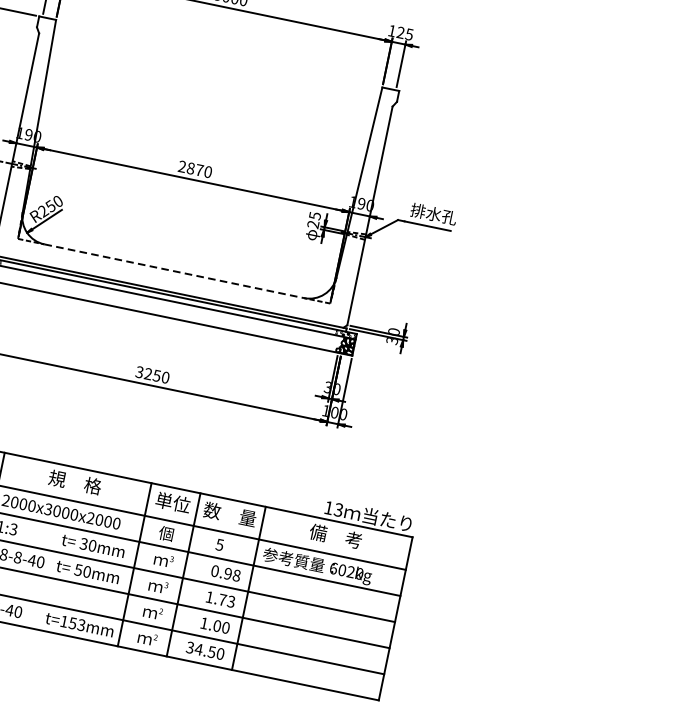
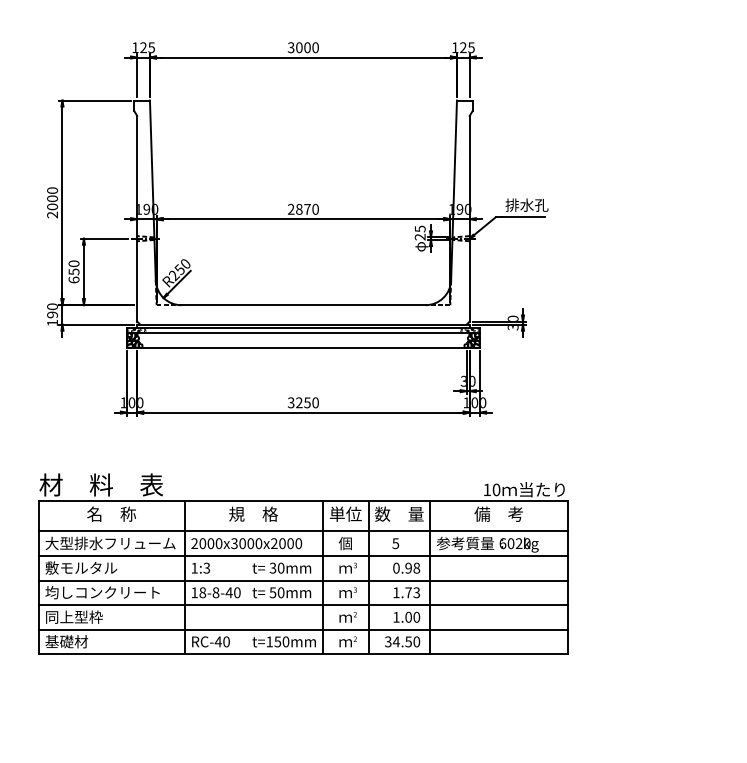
line: (174, 271) -> (303, 305), dashed -> solid
text: (338, 509) -> (496, 489), 13 -> 10
text: (81, 624) -> (285, 641), t=153mm -> t=150mm

